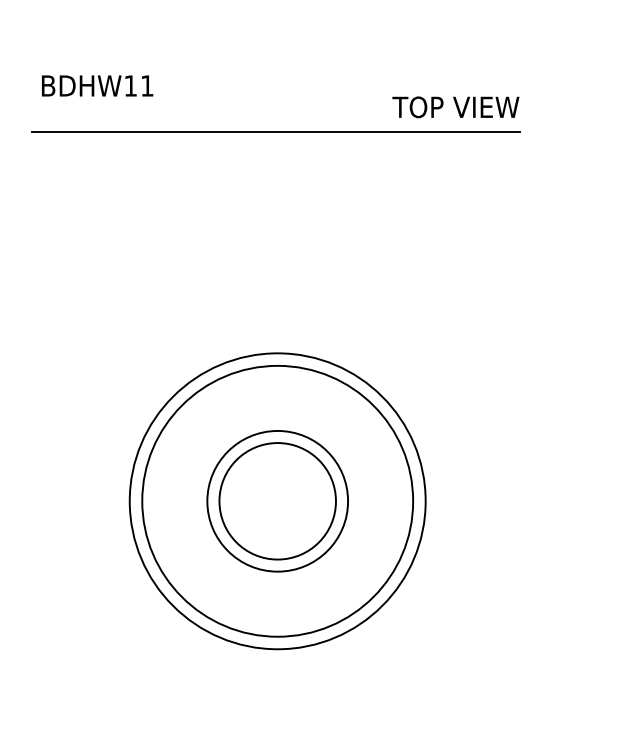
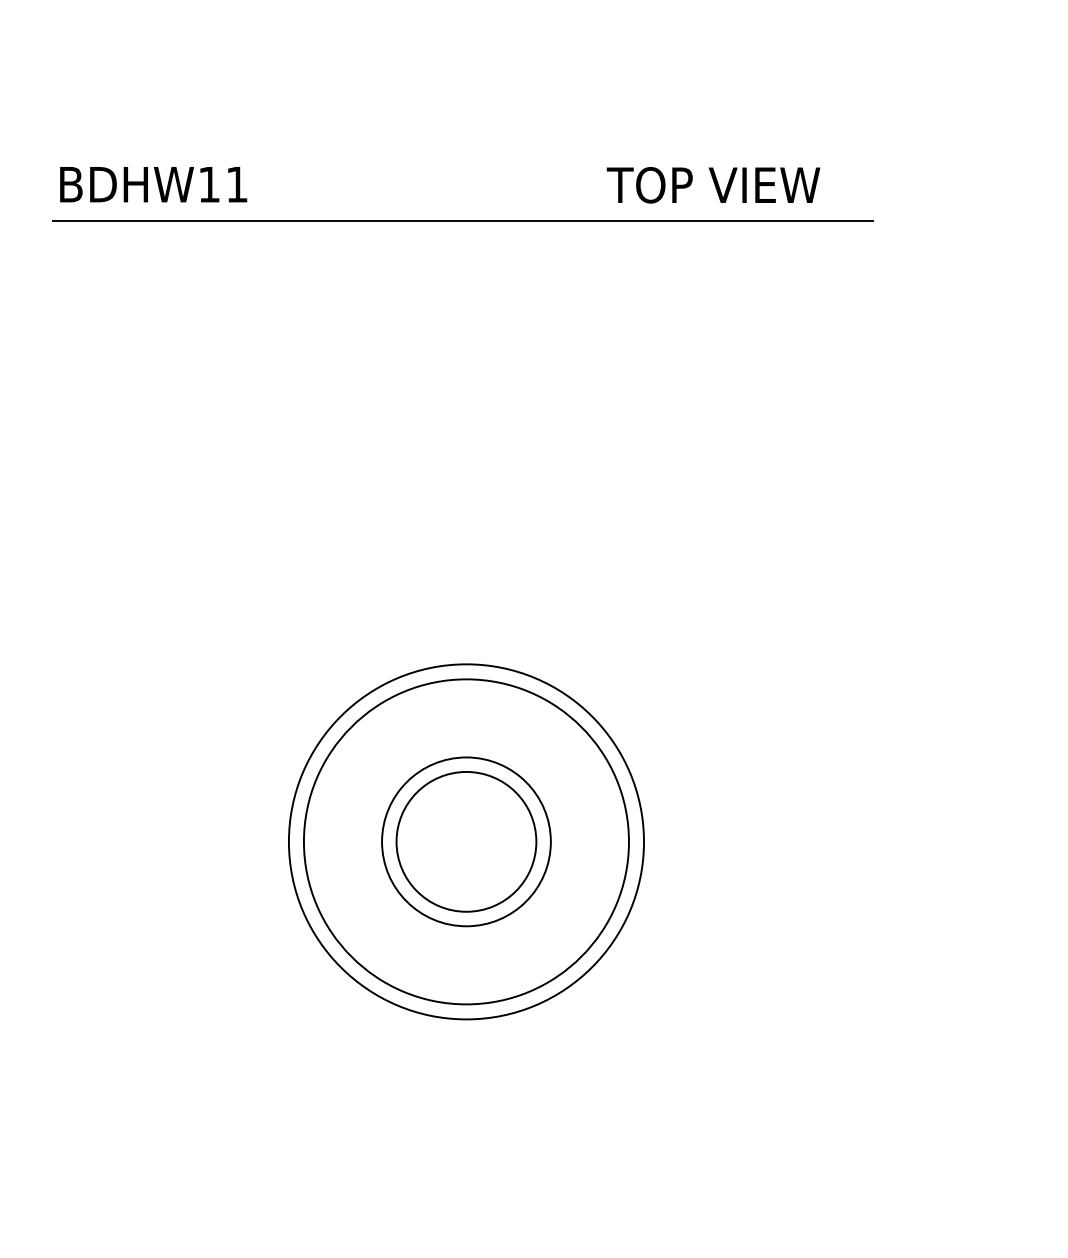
text: (97, 85) -> (153, 183), moved
text: (455, 107) -> (712, 185), moved
part: (277, 500) -> (465, 840), size x0.71

